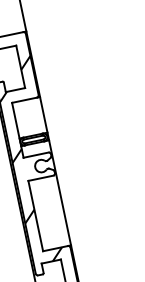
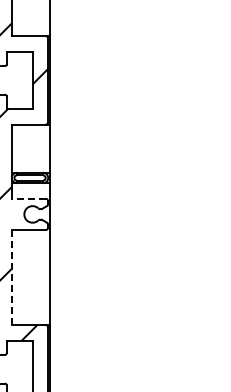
line: (35, 154) -> (28, 198), solid -> dashed
line: (35, 216) -> (11, 277), solid -> dashed

